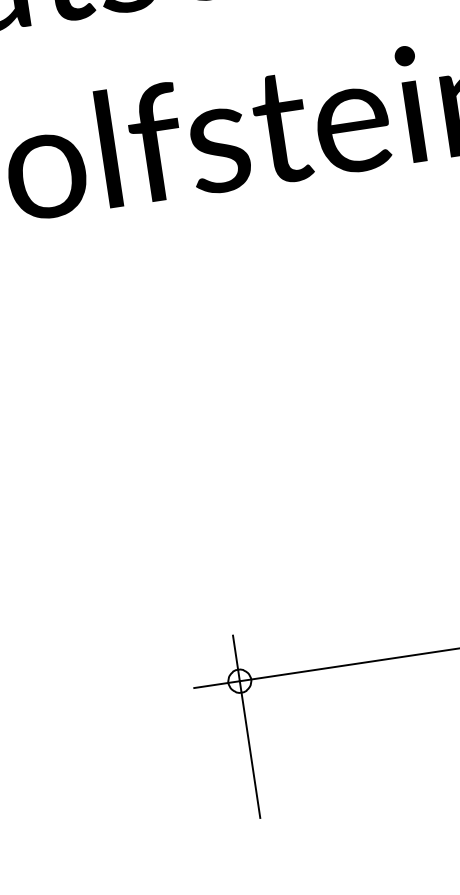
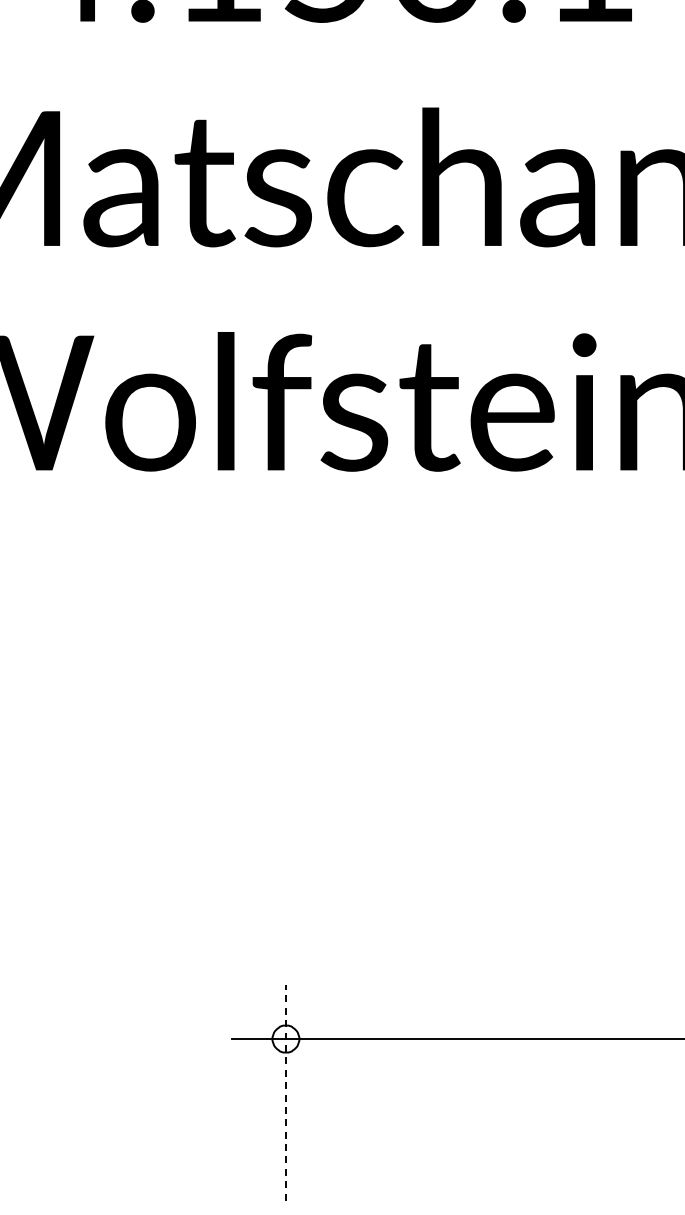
line: (246, 726) -> (285, 1092), solid -> dashed

